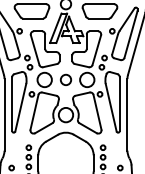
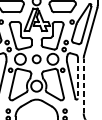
line: (119, 104) -> (77, 78), solid -> dashed
line: (127, 114) -> (83, 85), solid -> dashed

